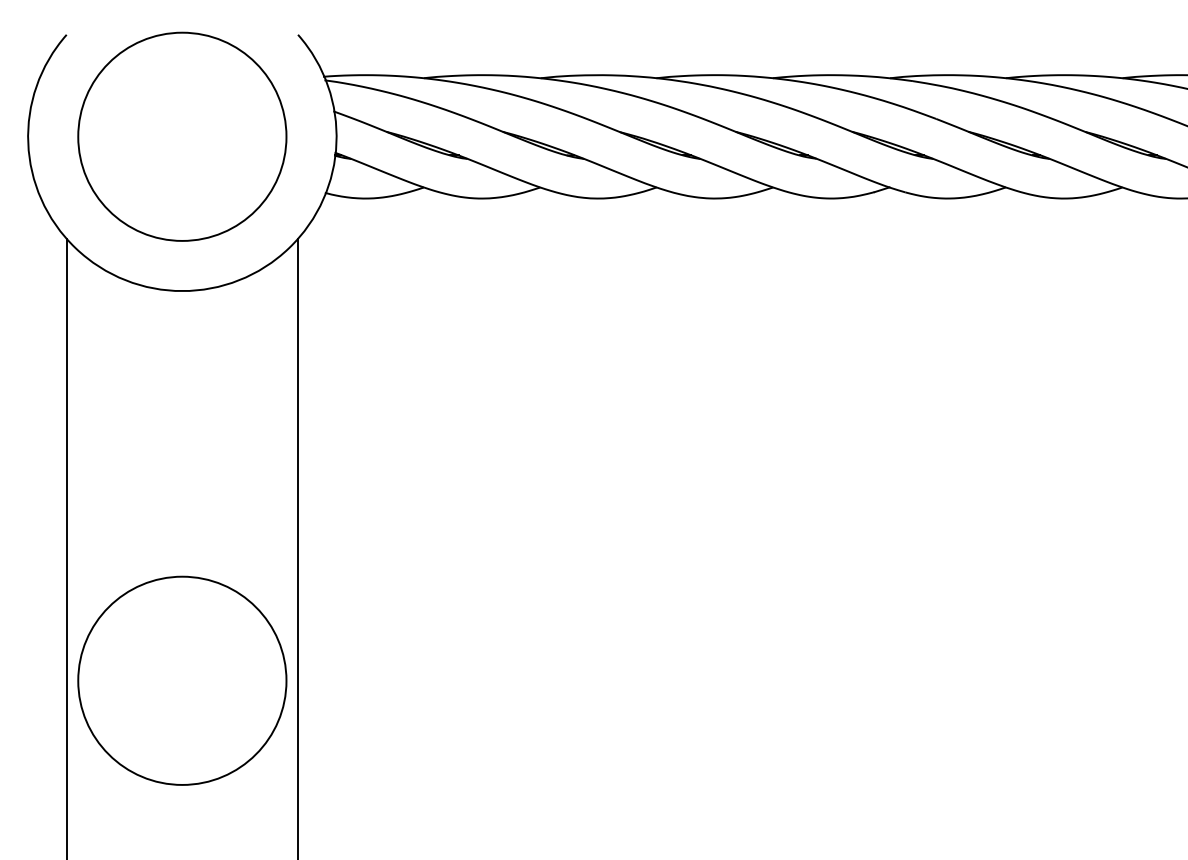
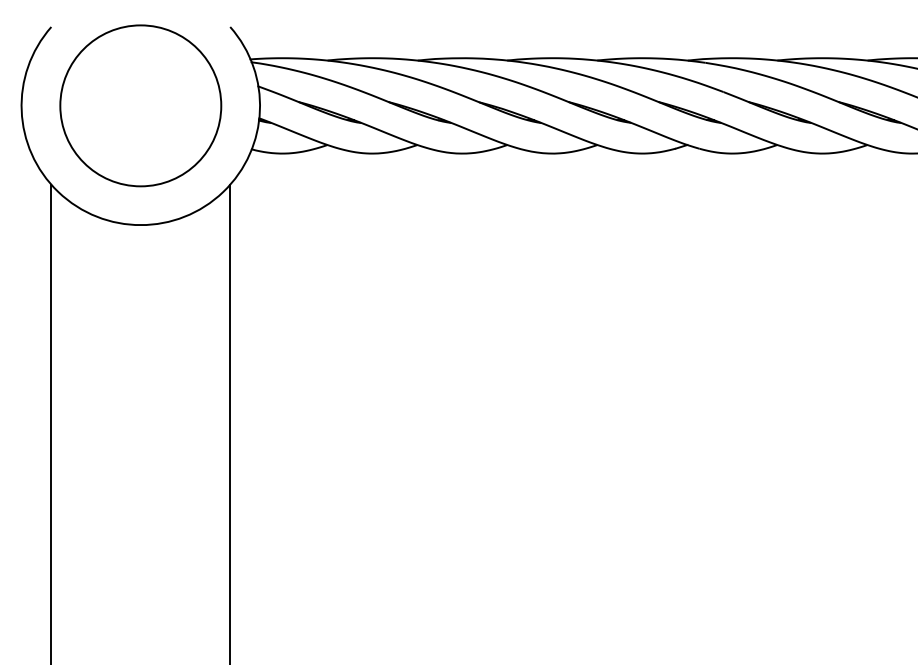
circle: (182, 680) -> (140, 526), removed

